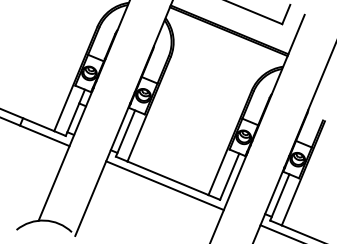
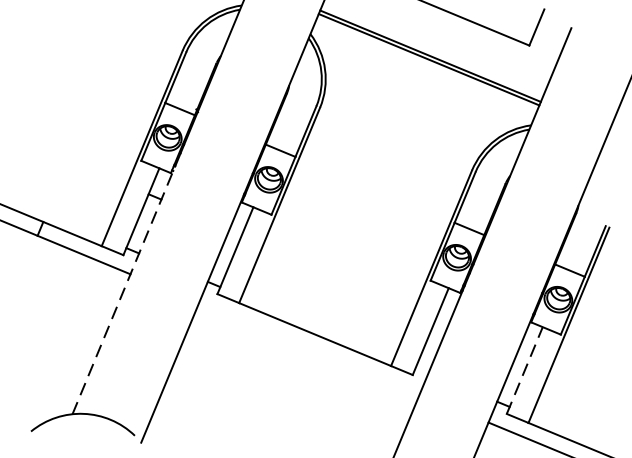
line: (66, 154) -> (124, 289), solid -> dashed
line: (164, 185) -> (308, 348), removed
line: (280, 197) -> (526, 370), solid -> dashed

